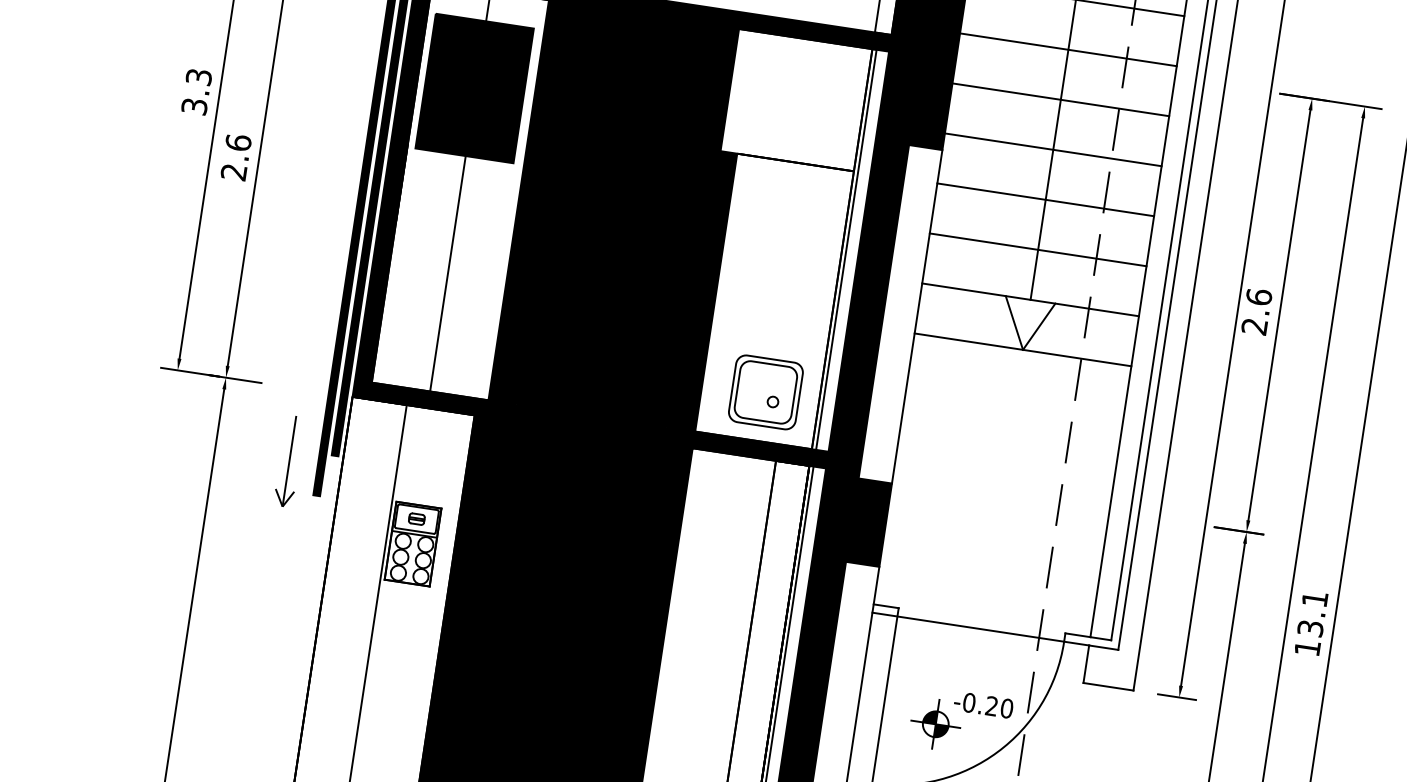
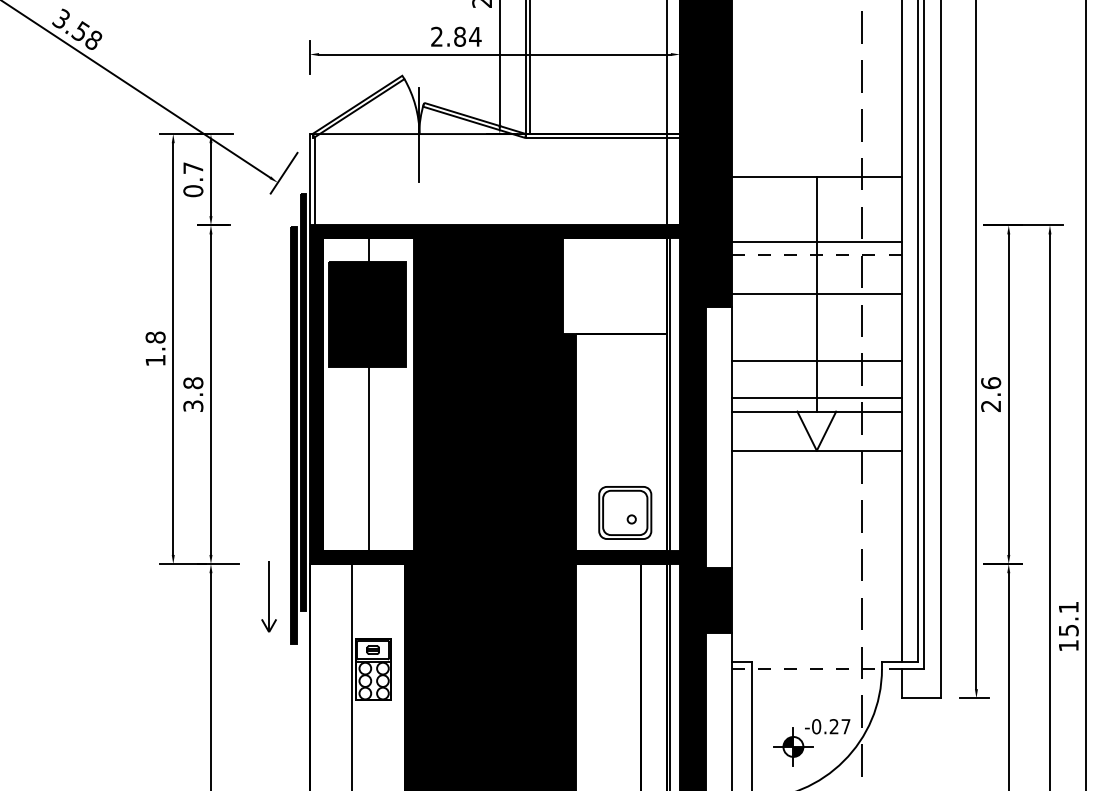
line: (1067, 50) -> (816, 242), moved
text: (196, 91) -> (155, 348), 3.3 -> 1.8
line: (1060, 100) -> (816, 255), solid -> dashed
text: (236, 157) -> (193, 394), 2.6 -> 3.8
line: (1045, 199) -> (816, 361), moved
line: (1037, 249) -> (816, 397), moved
part: (288, 460) -> (268, 596), moved
text: (1310, 627) -> (1068, 629), 13.1 -> 15.1
line: (980, 628) -> (816, 668), solid -> dashed
text: (1006, 708) -> (845, 726), -0.20 -> -0.27

